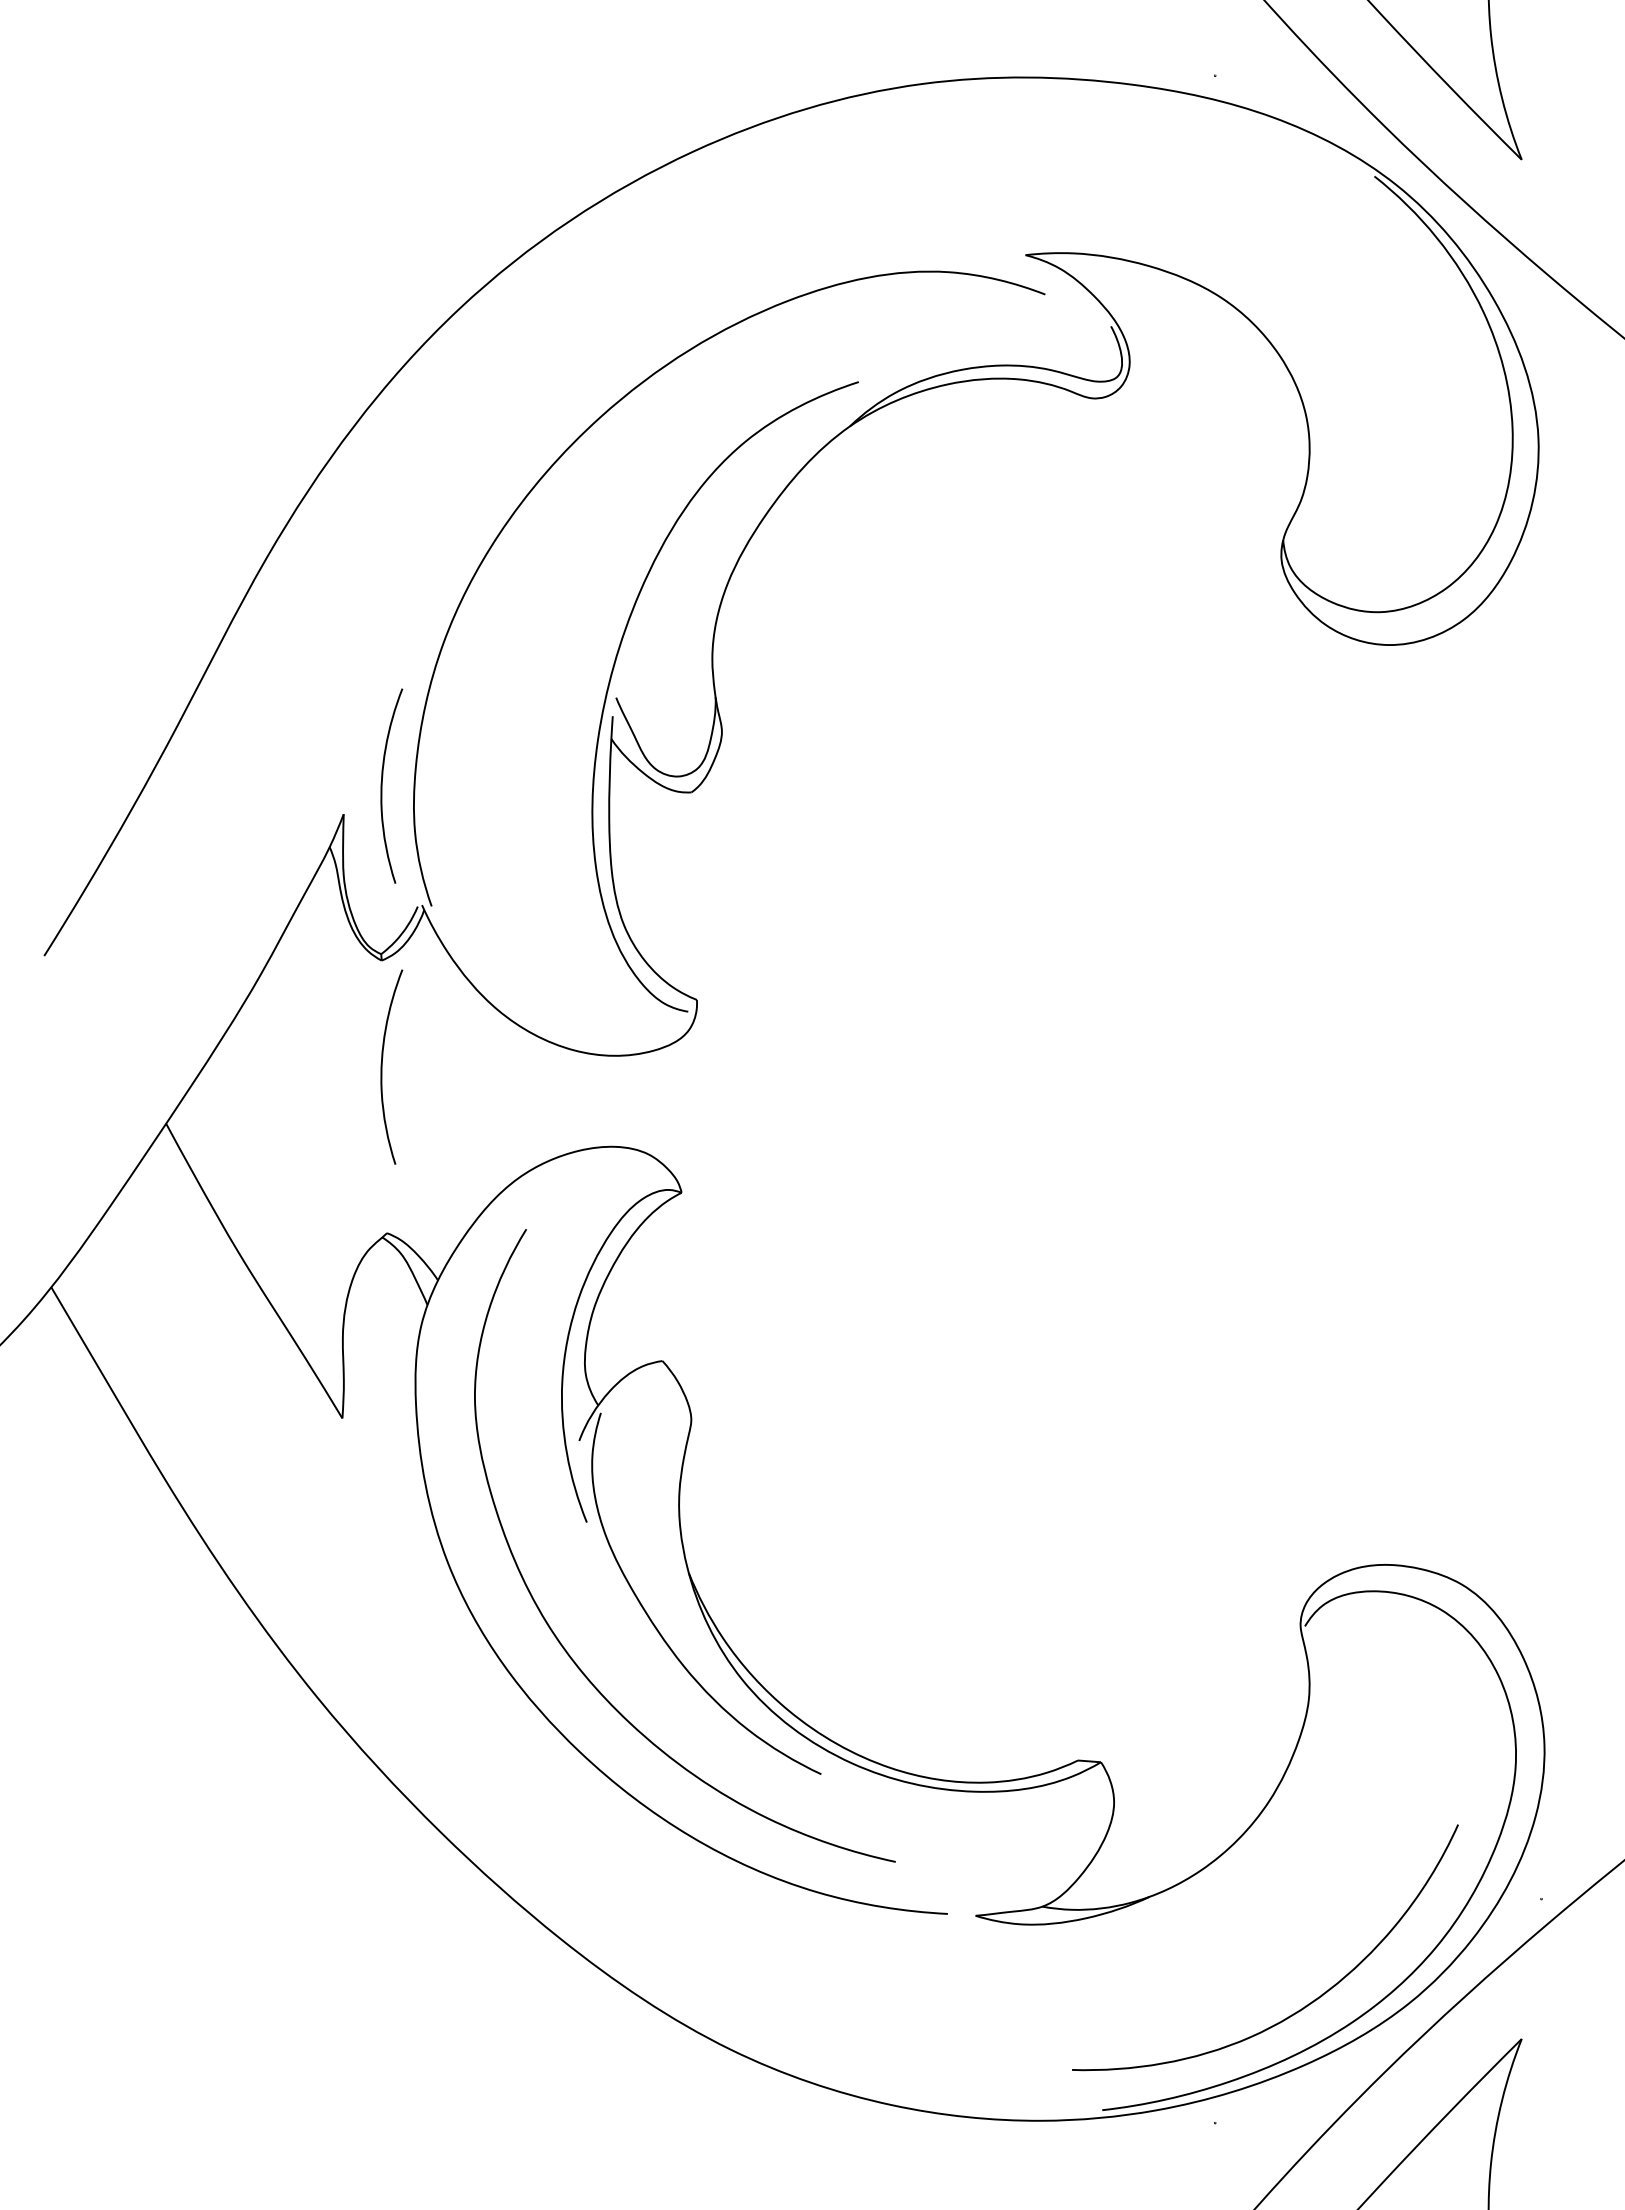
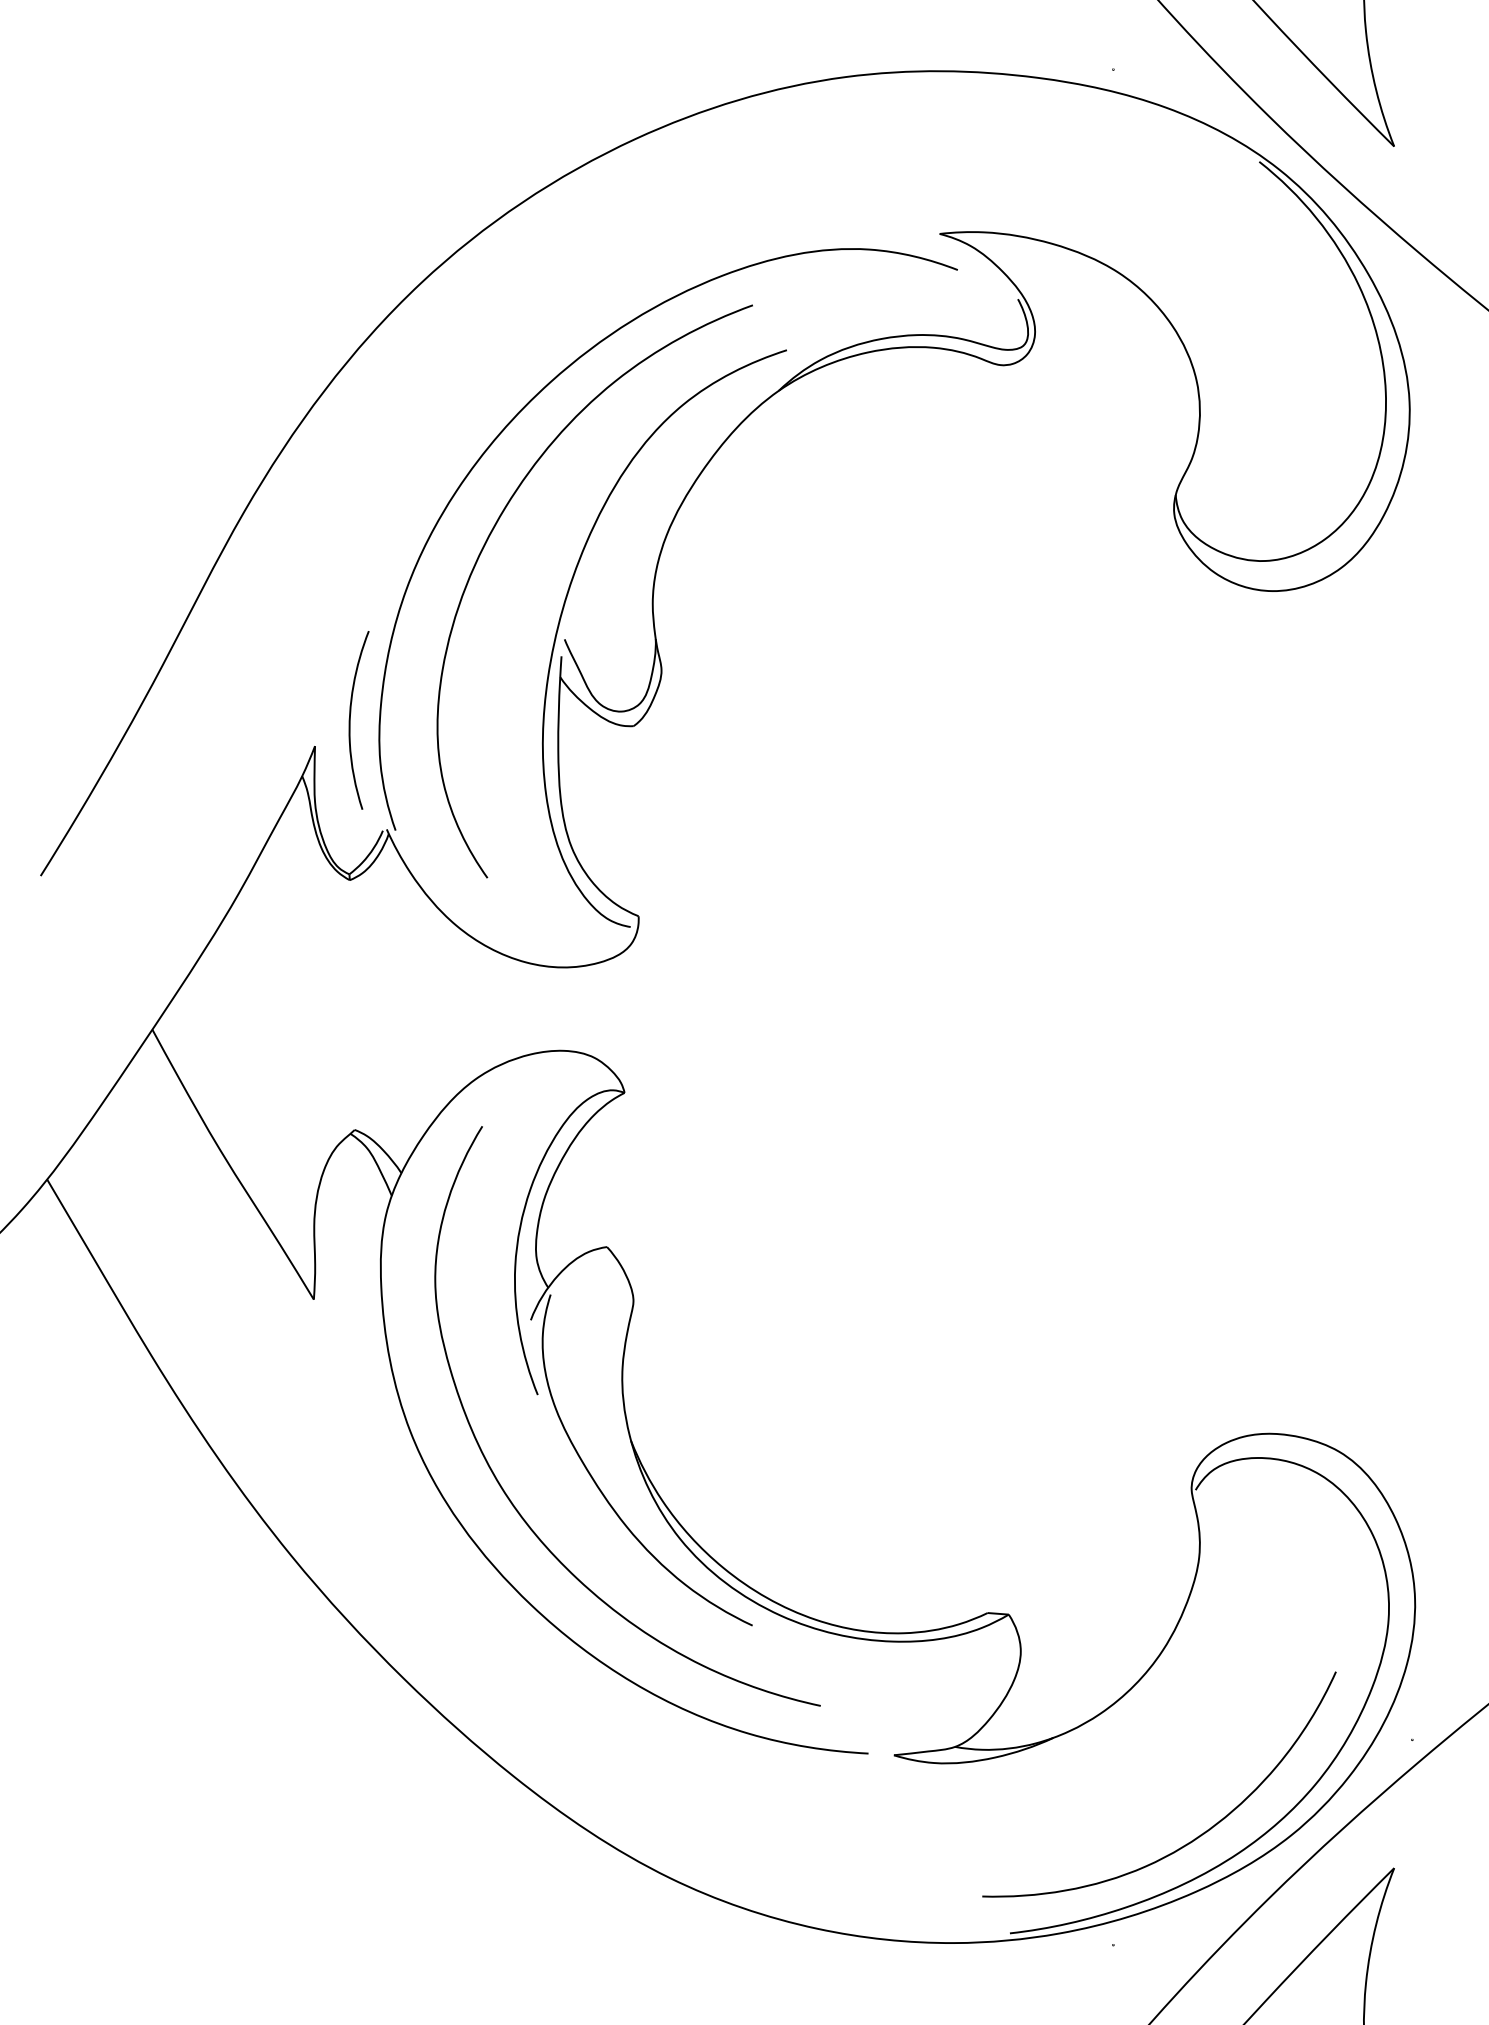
curve: (536, 582) -> (491, 533), added
curve: (382, 1066) -> (350, 977), removed

